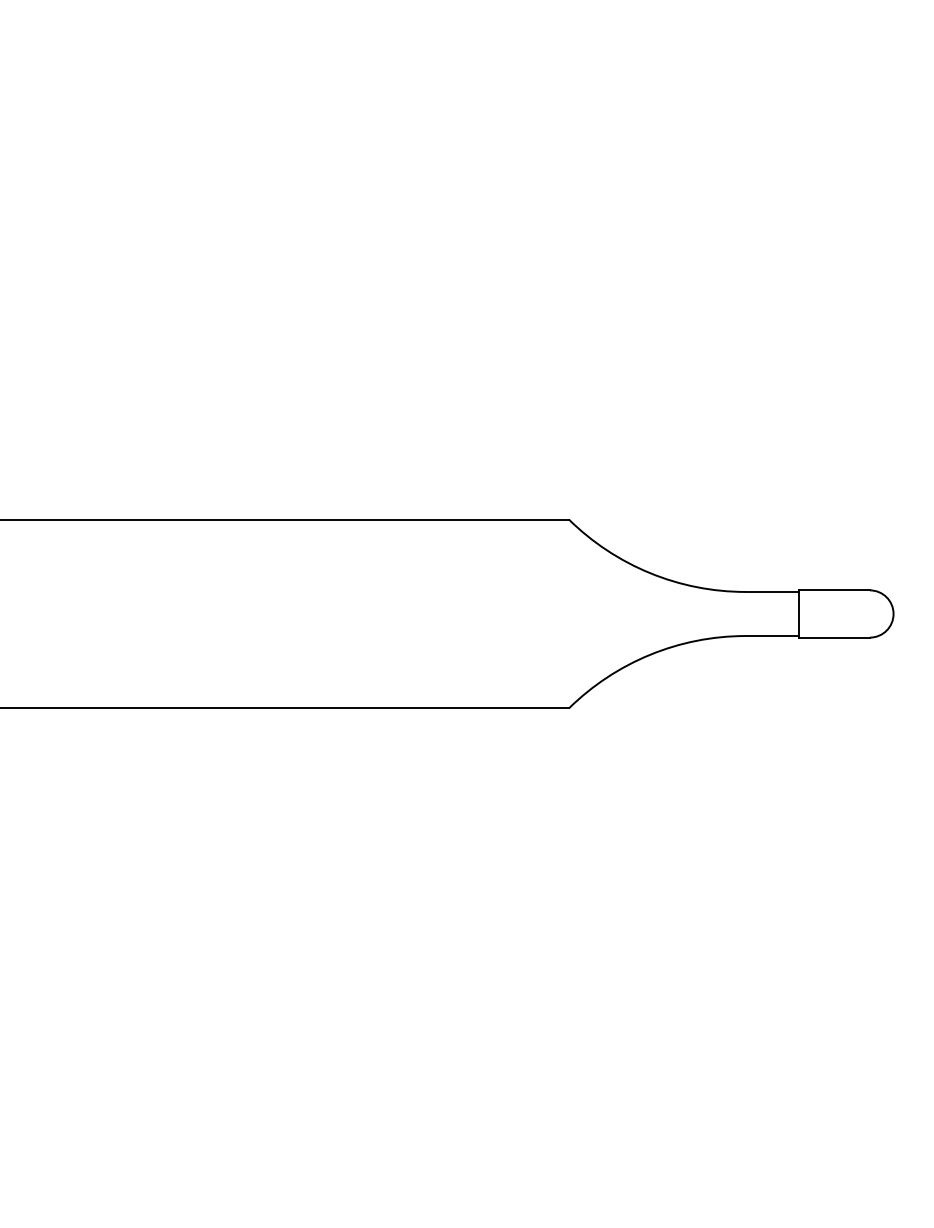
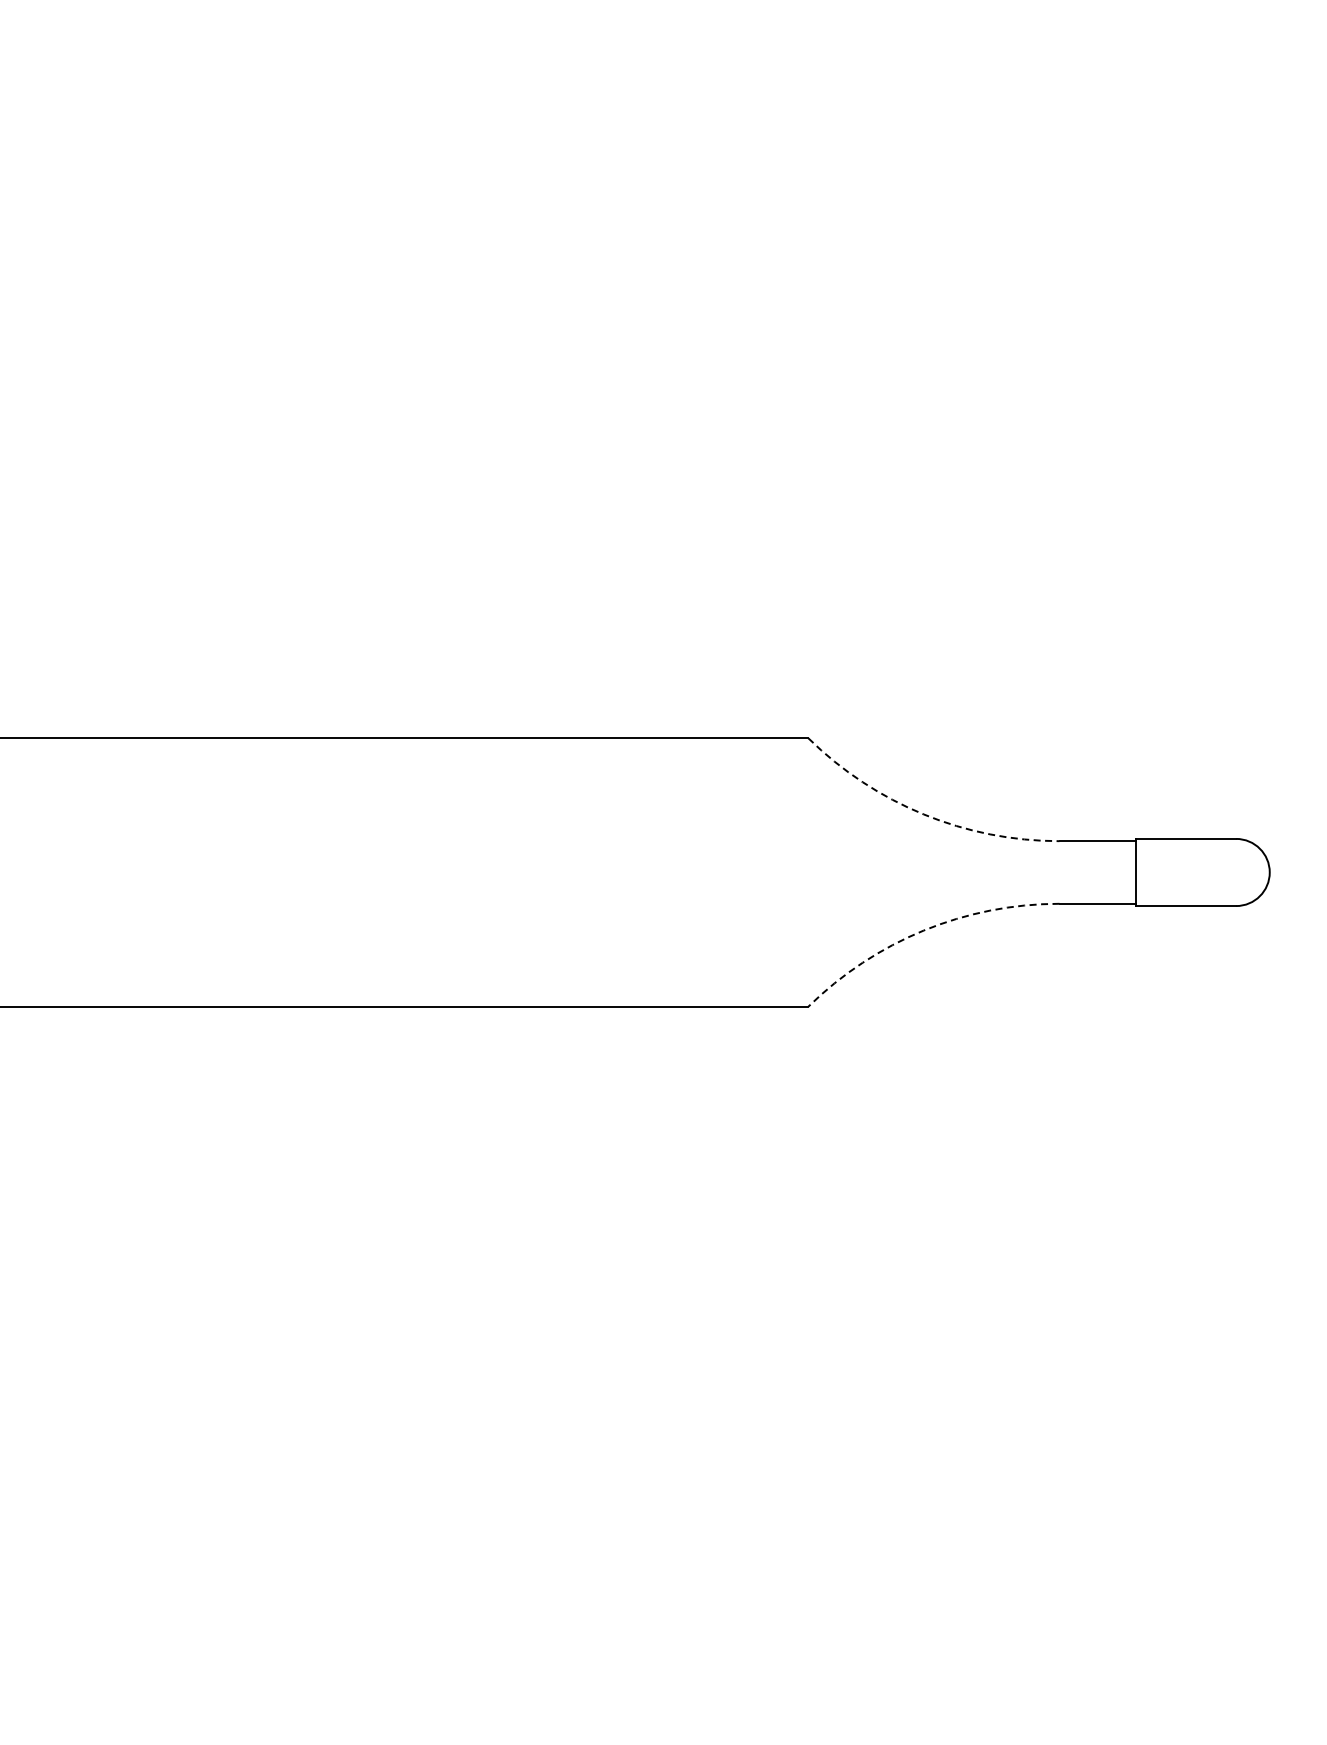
arc: (649, 573) -> (923, 814), solid -> dashed
arc: (649, 654) -> (923, 930), solid -> dashed

